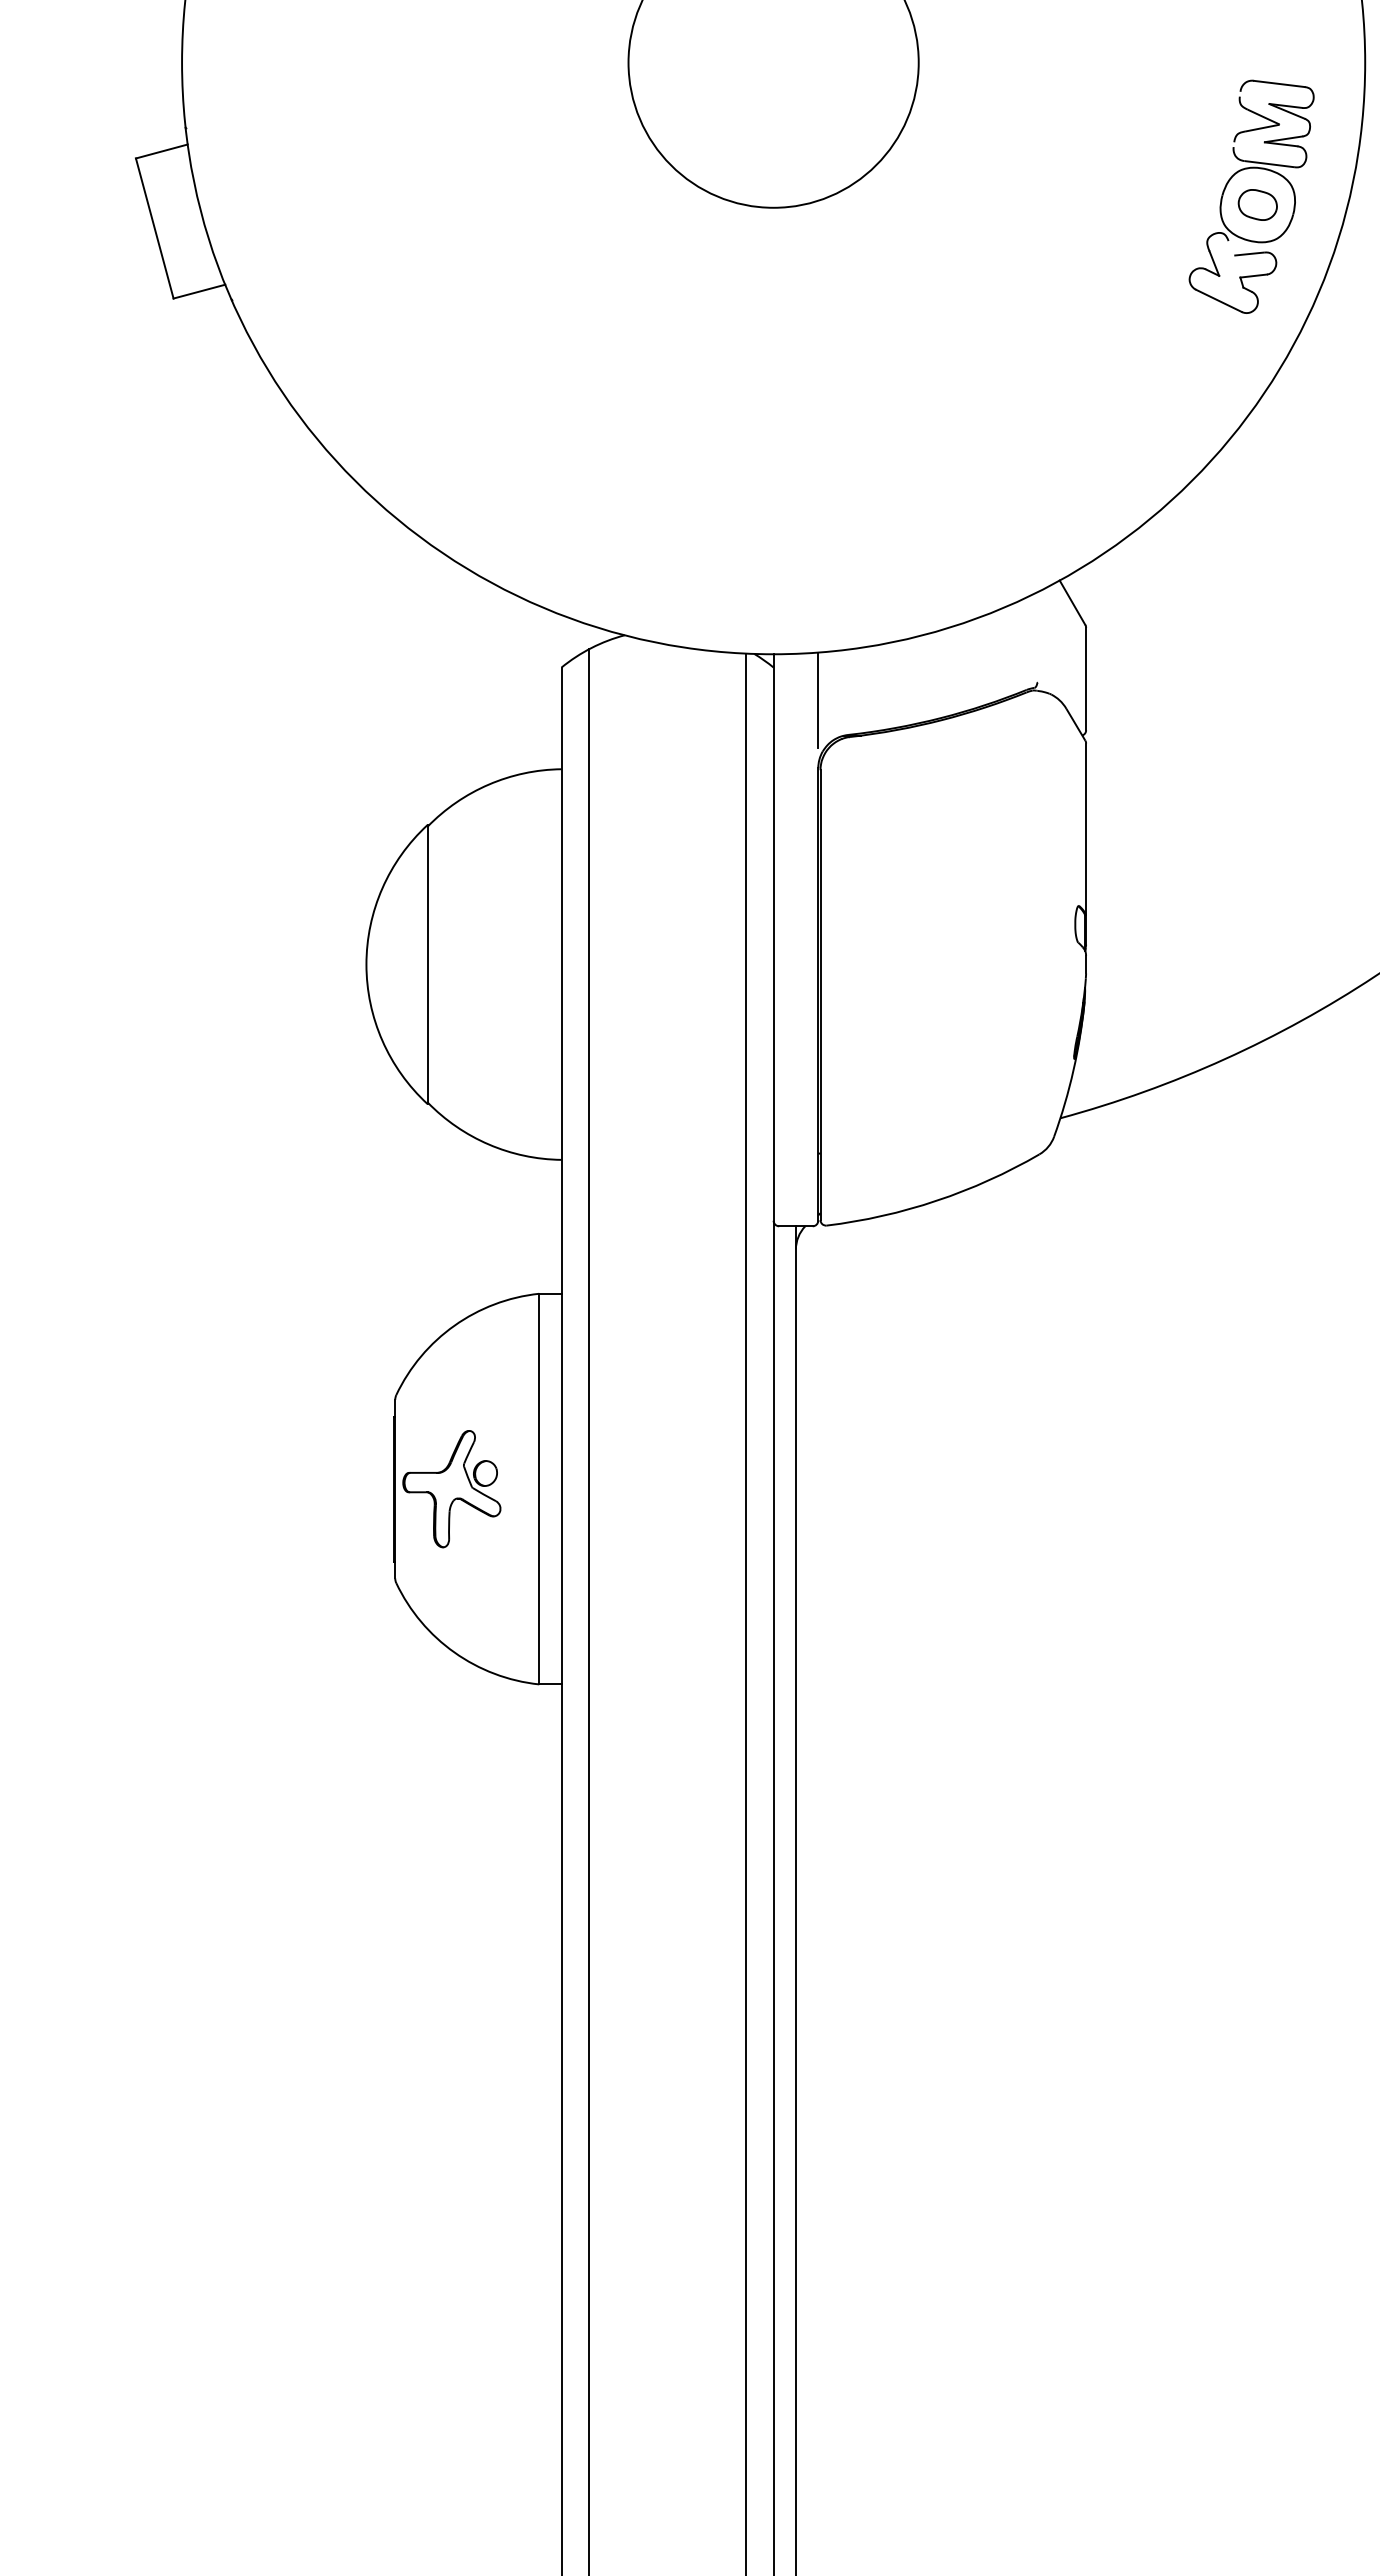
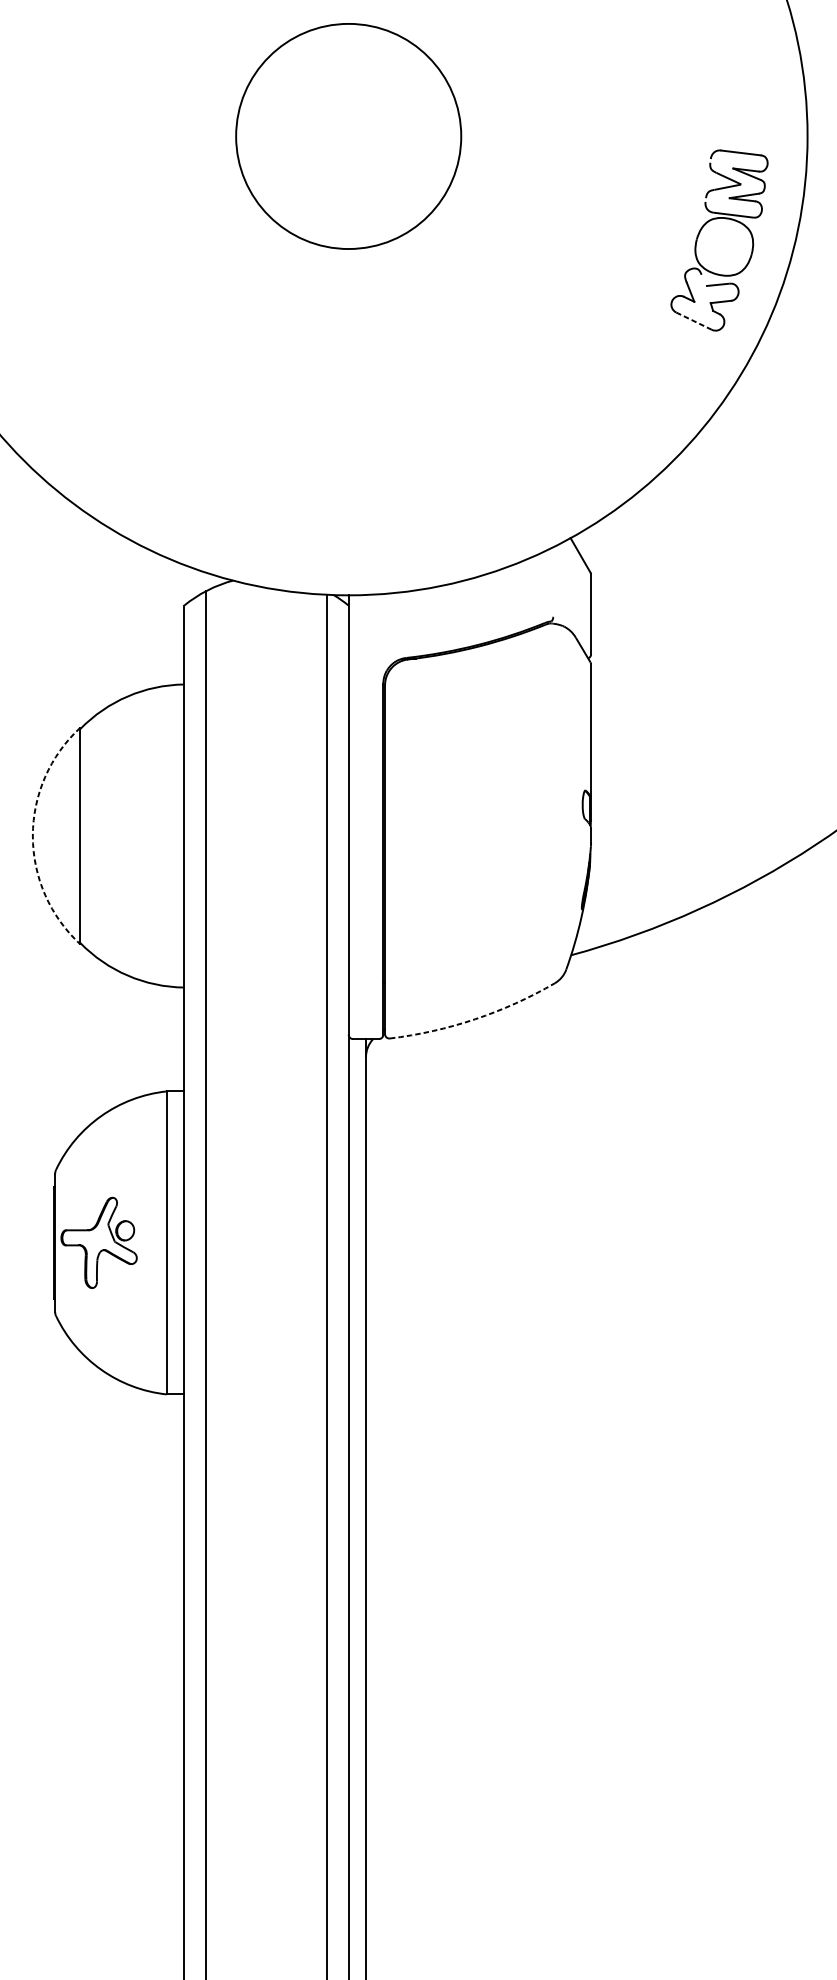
part: (1257, 204) -> (724, 246), removed
line: (1218, 300) -> (693, 320), solid -> dashed
line: (818, 700) -> (383, 631), removed
arc: (366, 964) -> (32, 835), solid -> dashed
arc: (936, 1200) -> (475, 1019), solid -> dashed

